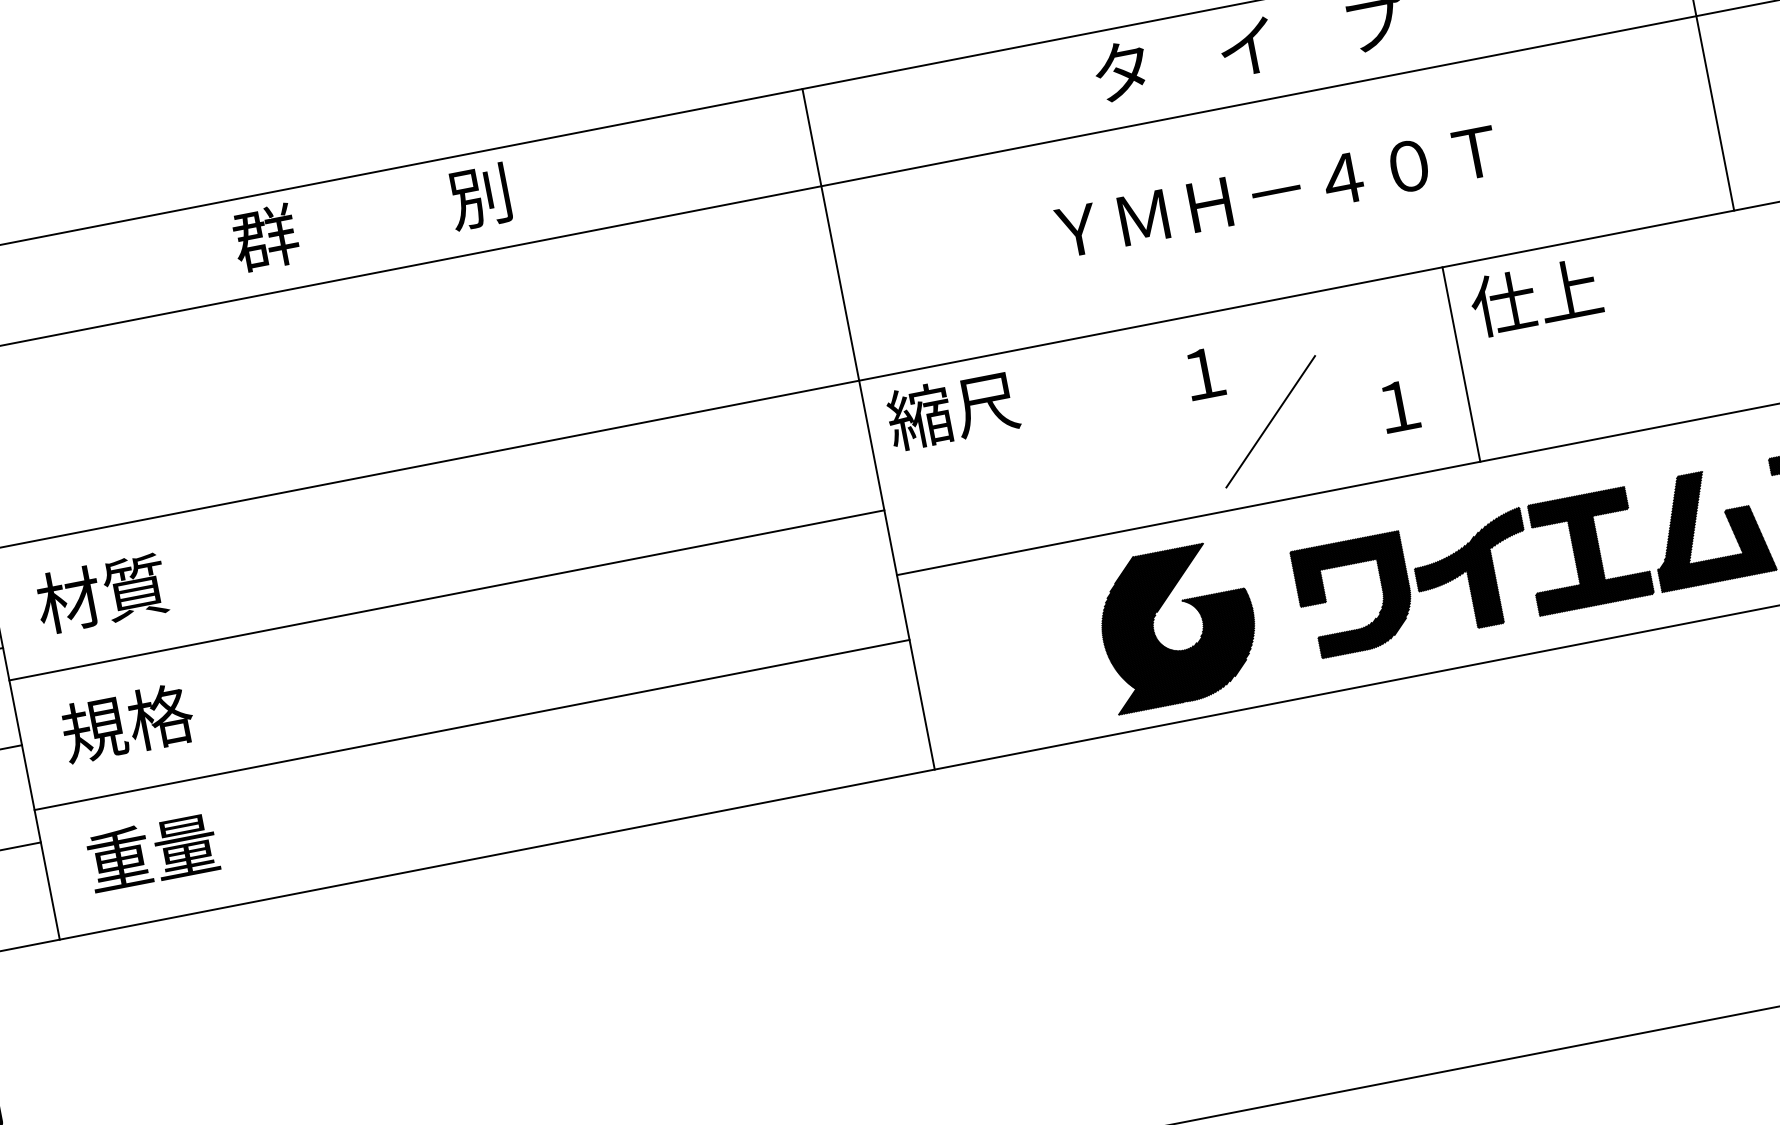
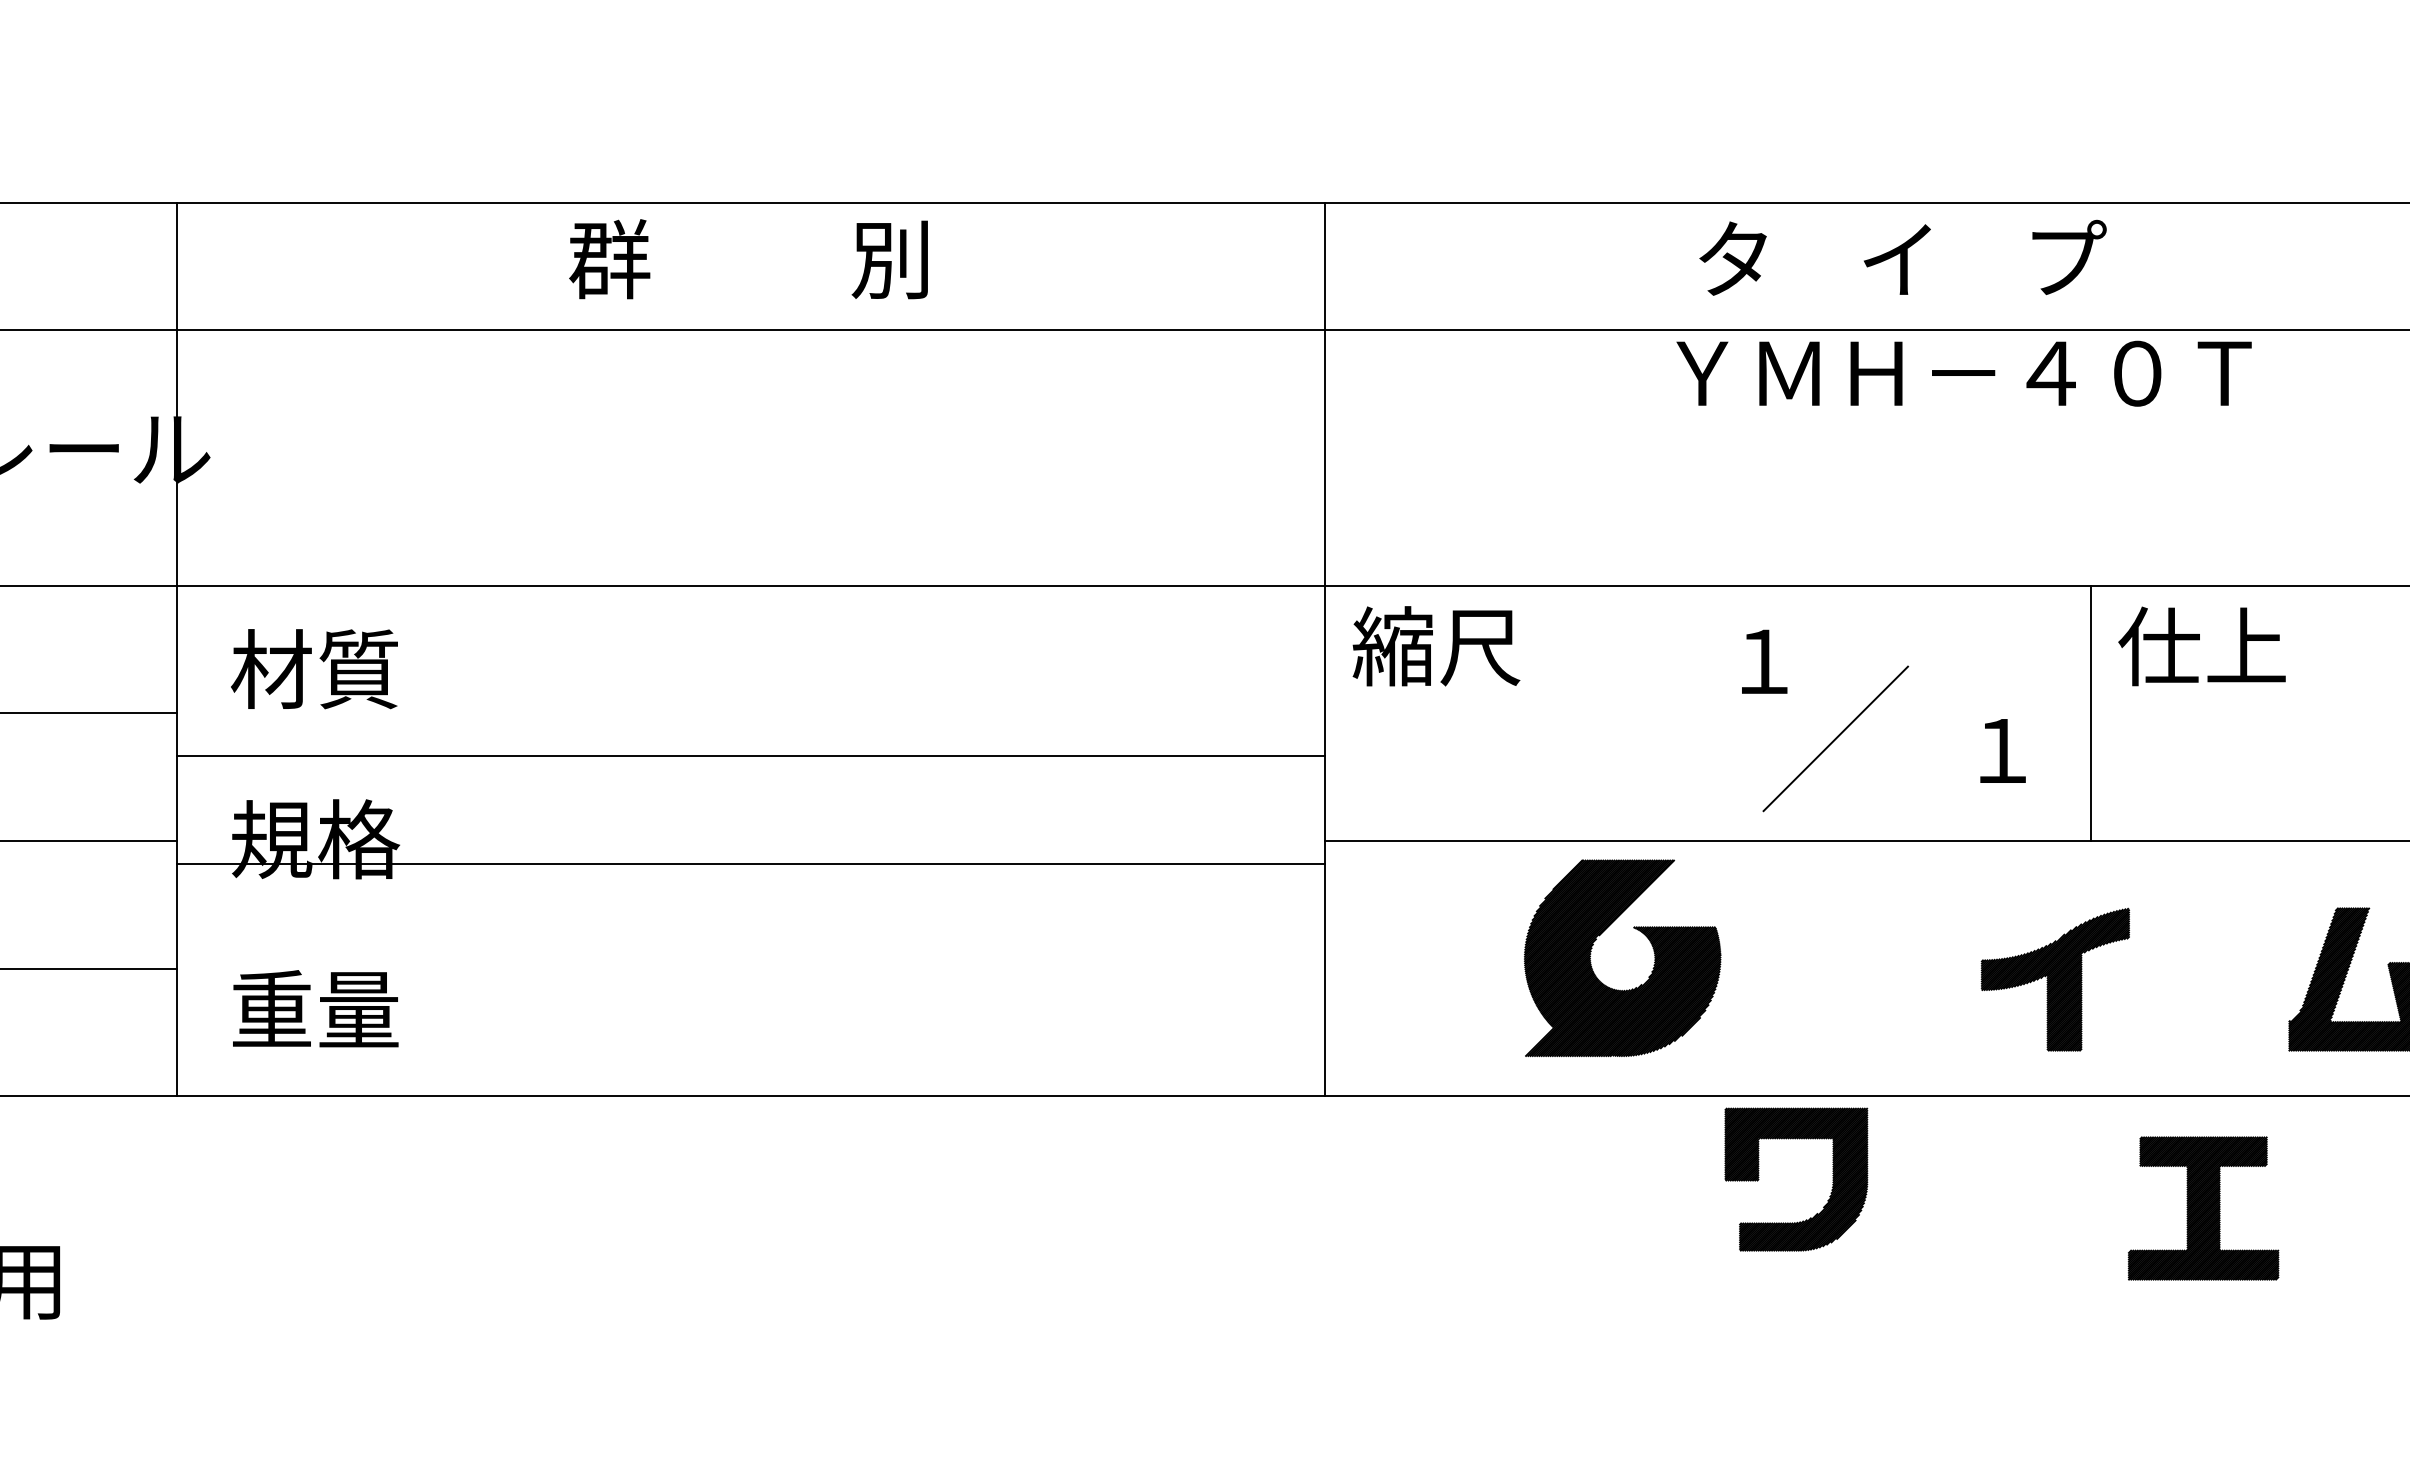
text: (1276, 191) -> (1963, 373), moved
part: (1586, 550) -> (2203, 1208), moved
part: (1382, 590) -> (1832, 1179), moved
part: (1183, 602) -> (1635, 929), moved
line: (471, 725) -> (750, 864), moved

